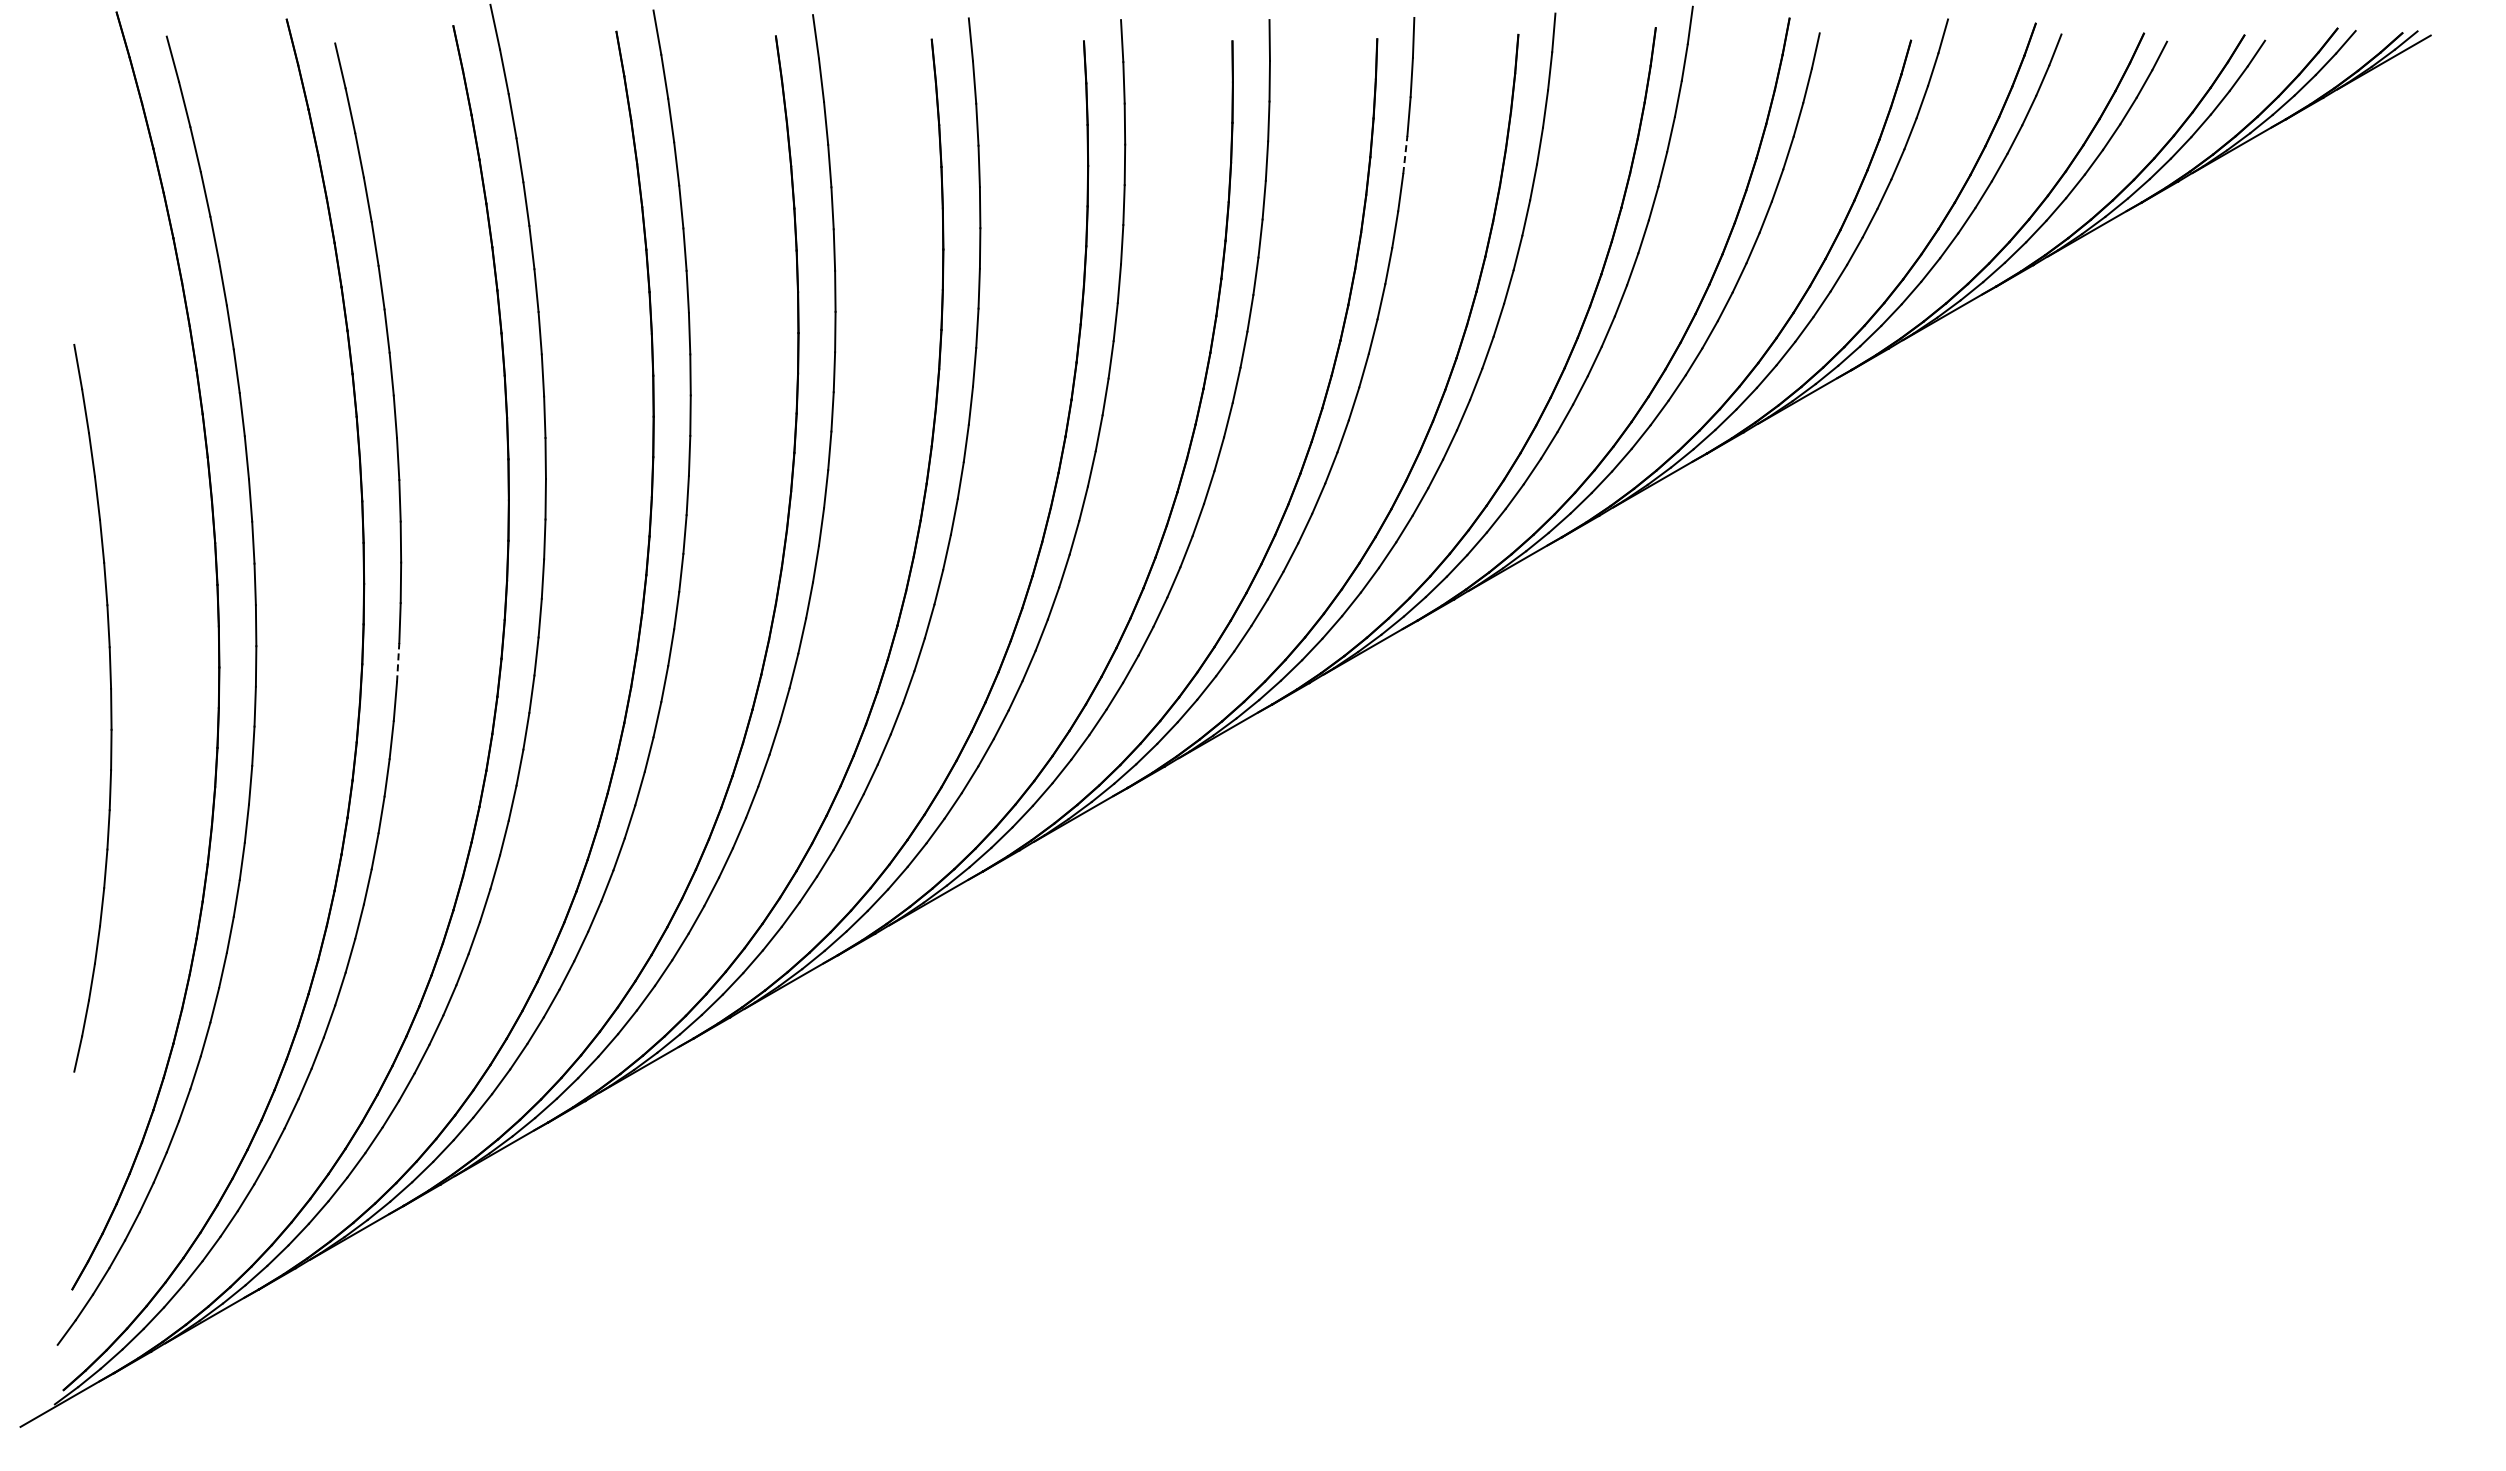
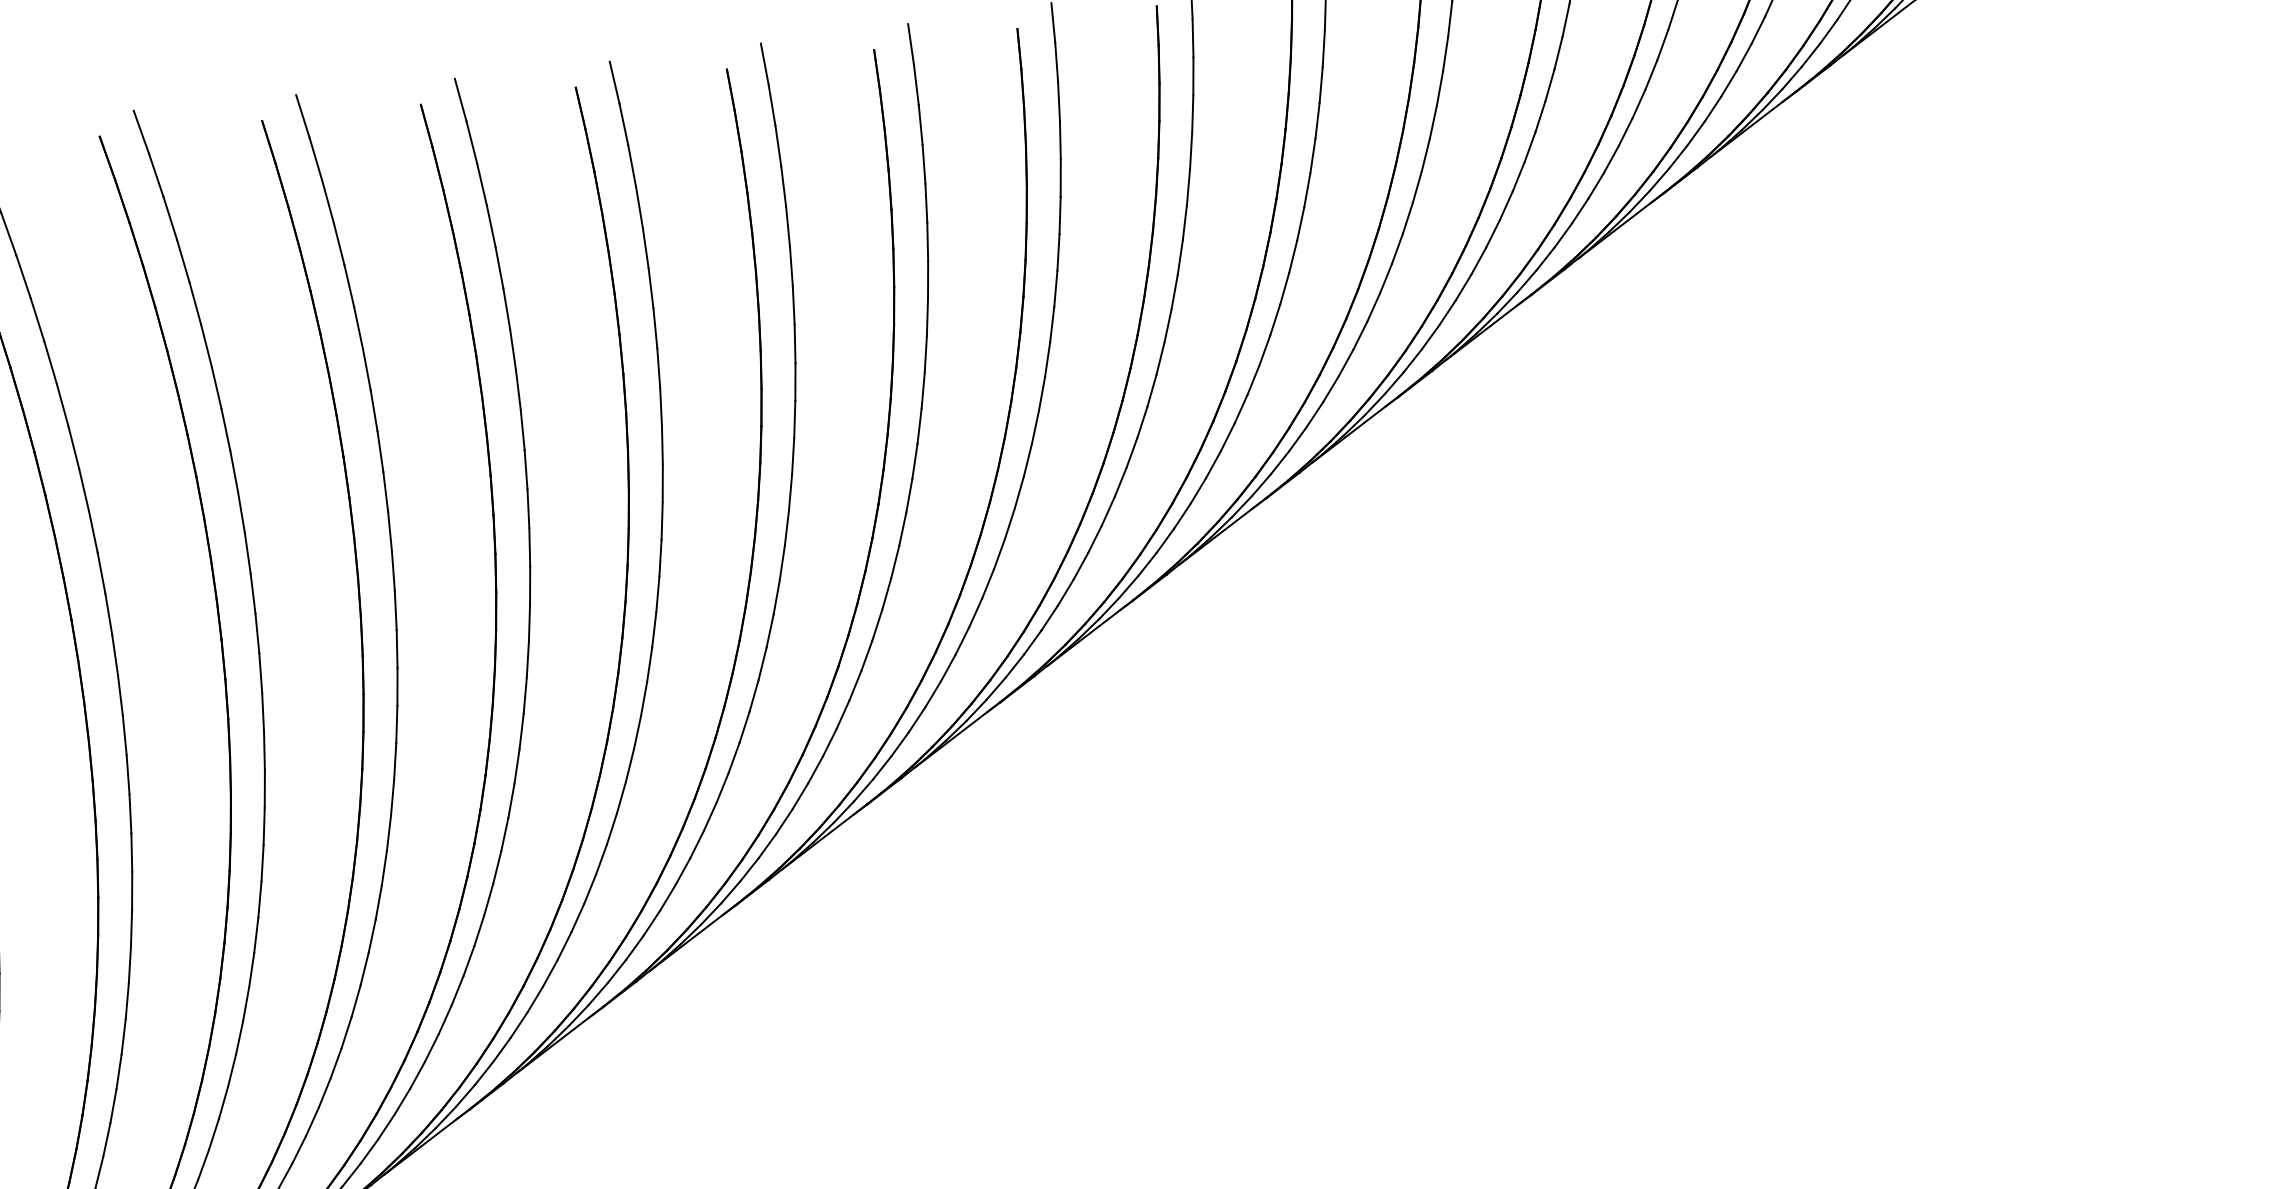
line: (1405, 154) -> (1060, 139), dashed -> solid
line: (398, 662) -> (128, 774), dashed -> solid

